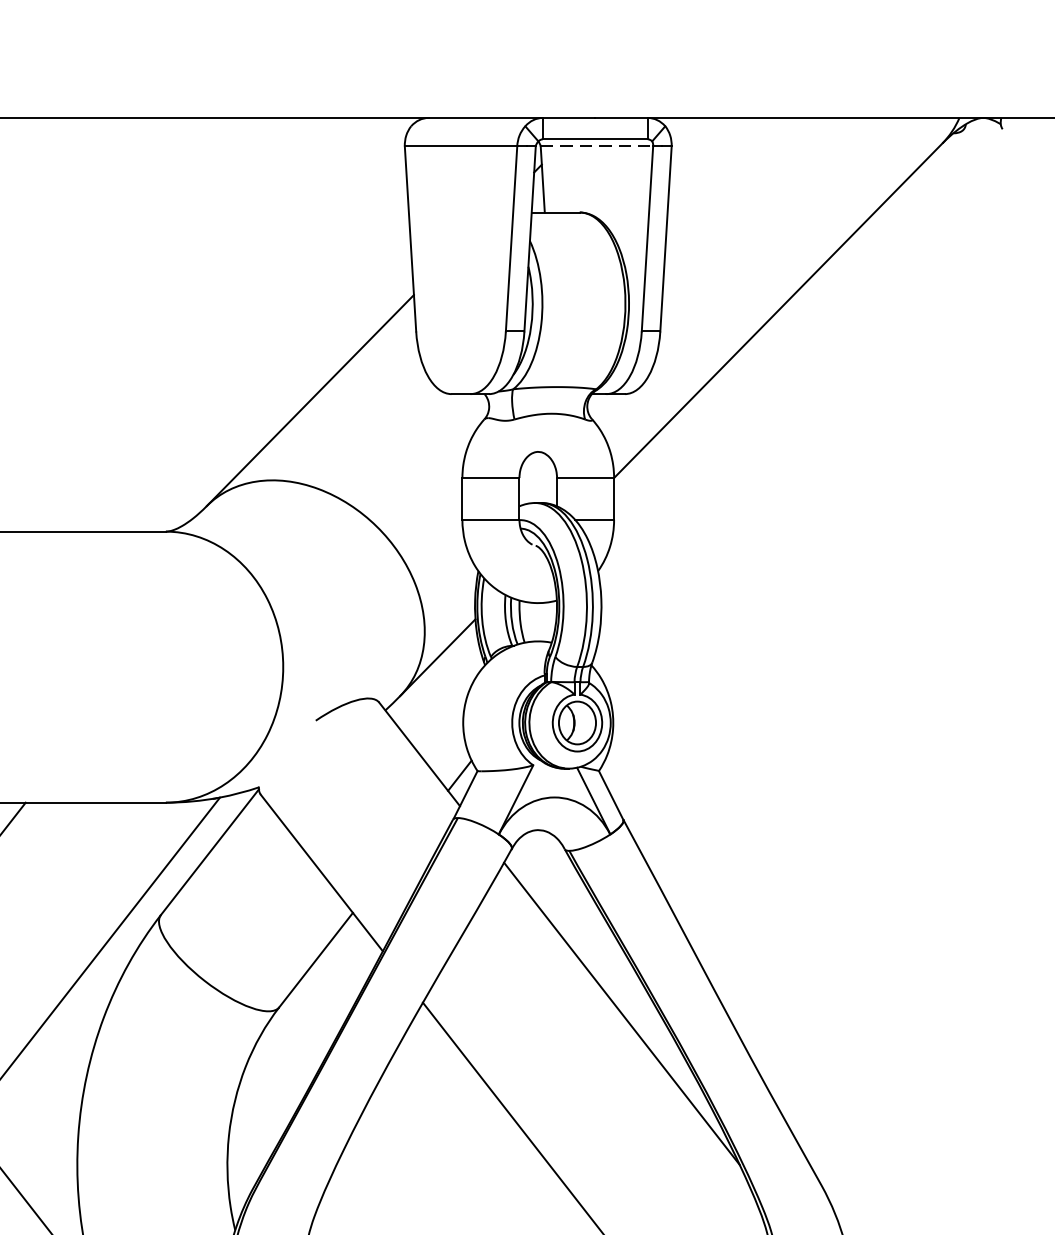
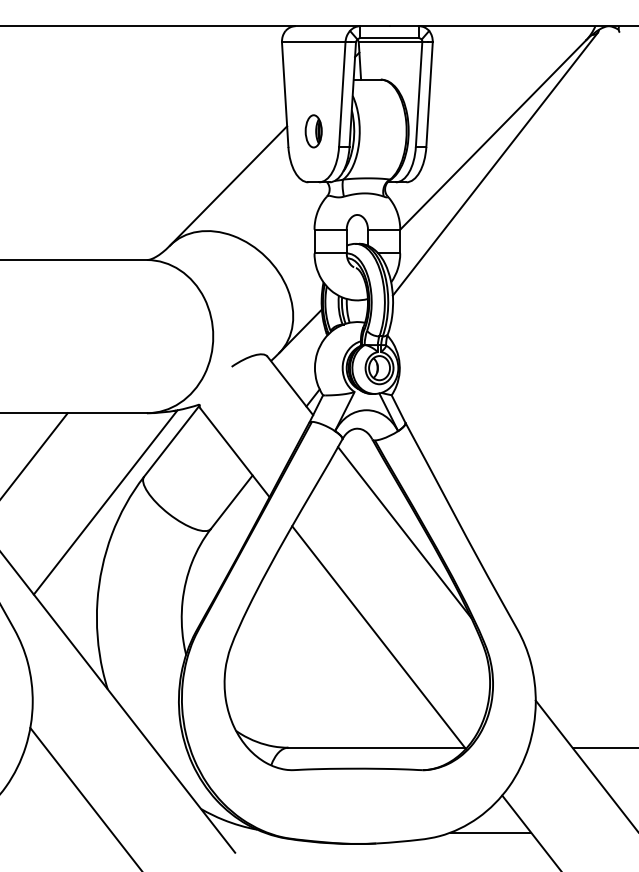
line: (596, 146) -> (390, 42), dashed -> solid
part: (460, 304) -> (313, 131), added
line: (780, 360) -> (494, 163), added

